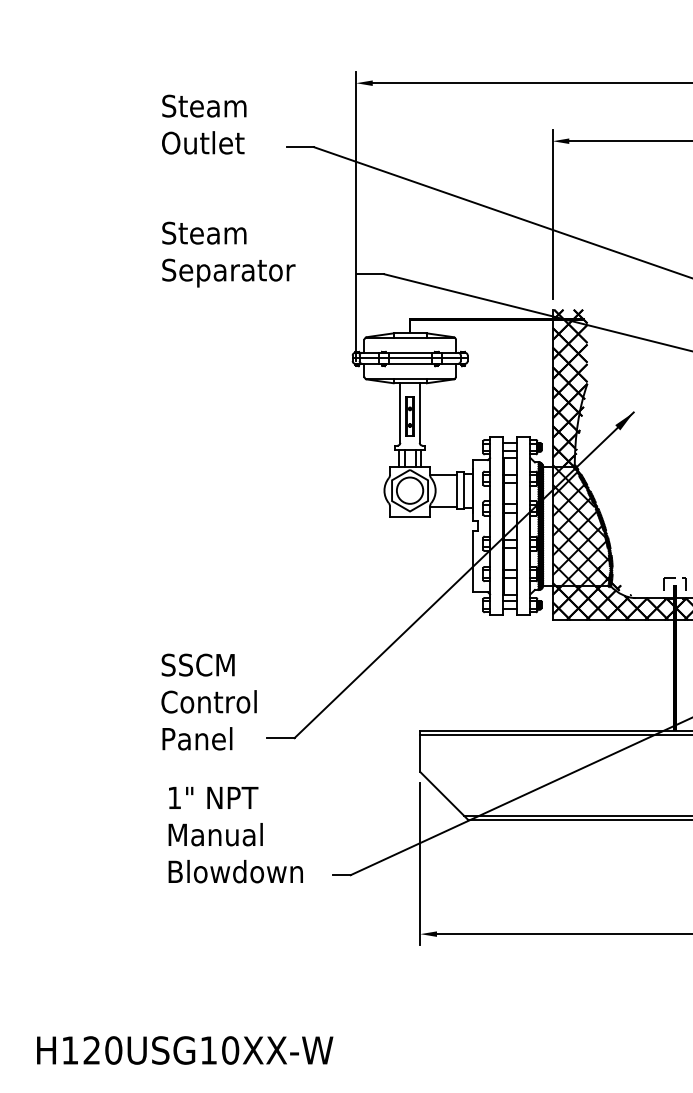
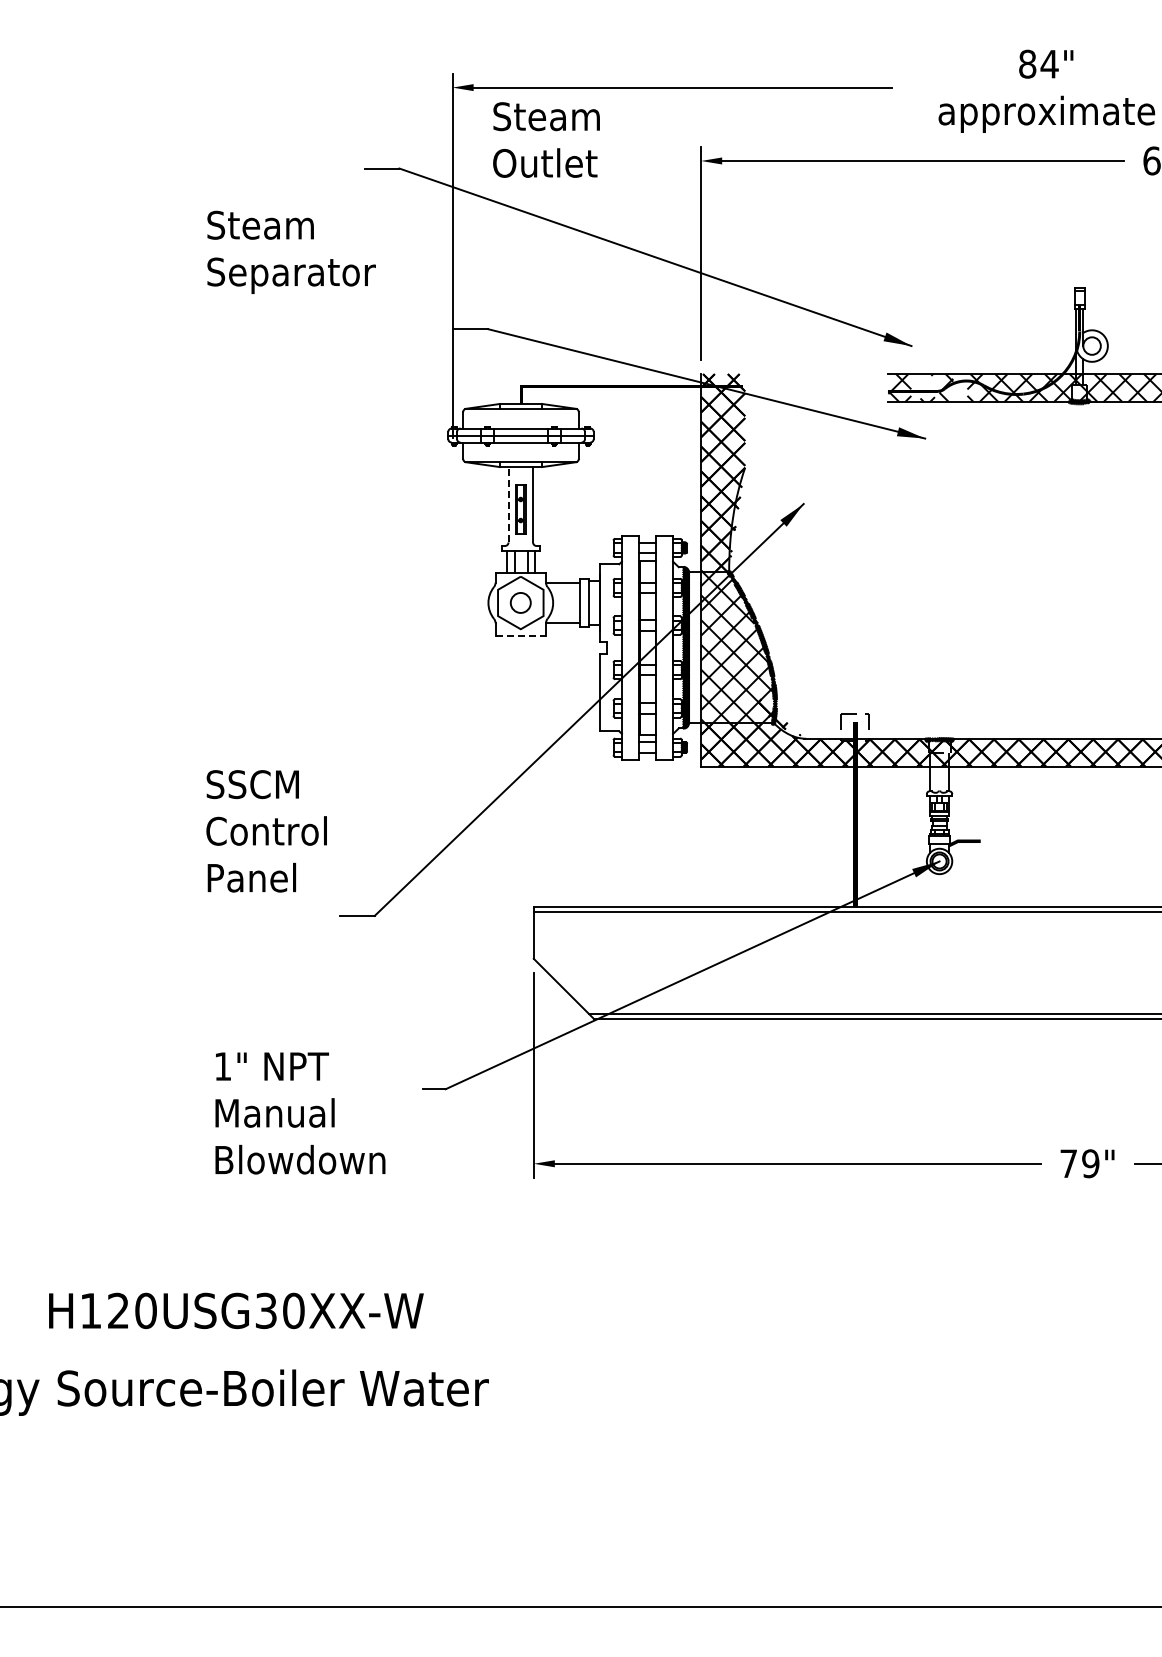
text: (204, 124) -> (546, 139), moved
text: (228, 253) -> (291, 251), moved
line: (400, 412) -> (508, 504), solid -> dashed
circle: (409, 490) -> (520, 602), size x0.6
line: (410, 516) -> (521, 635), solid -> dashed
text: (208, 702) -> (266, 831), moved
text: (235, 835) -> (300, 1113), moved
text: (208, 1050) -> (266, 1310), H120USG10XX-W -> H120USG30XX-W

